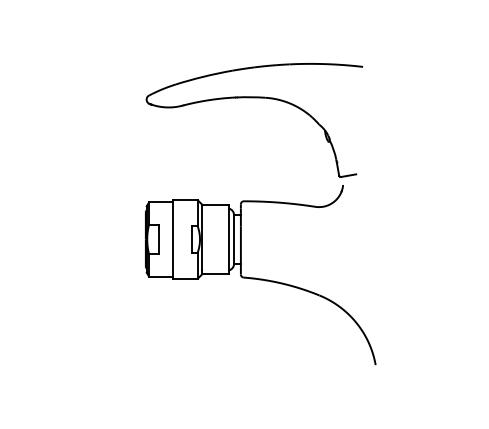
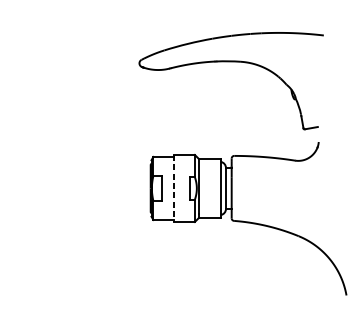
part: (254, 98) -> (231, 62), moved
line: (173, 240) -> (174, 189), solid -> dashed

